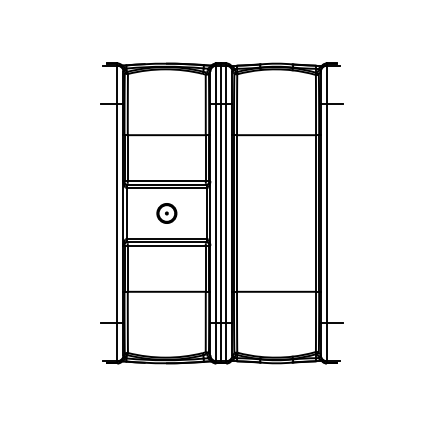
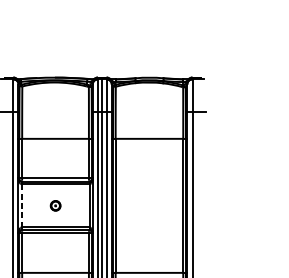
line: (127, 213) -> (21, 205), solid -> dashed
part: (166, 213) -> (55, 205), size x0.6

